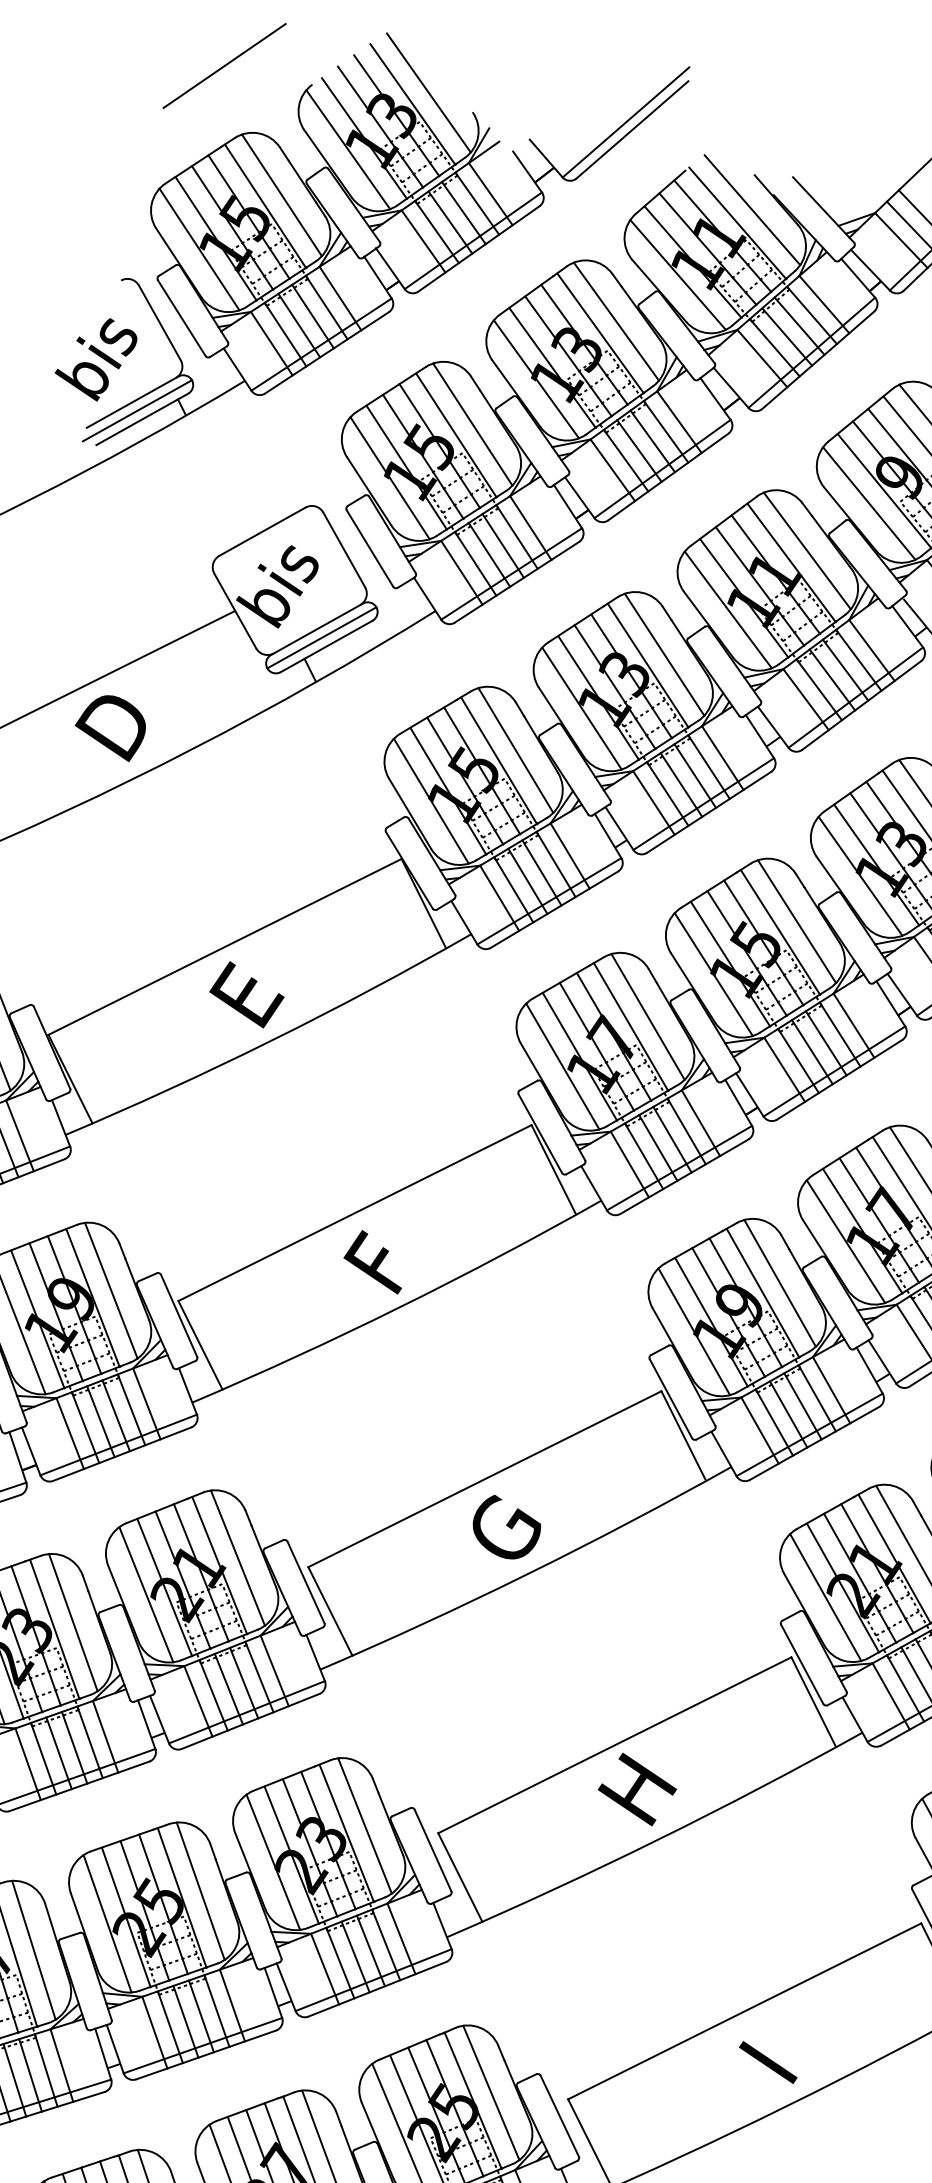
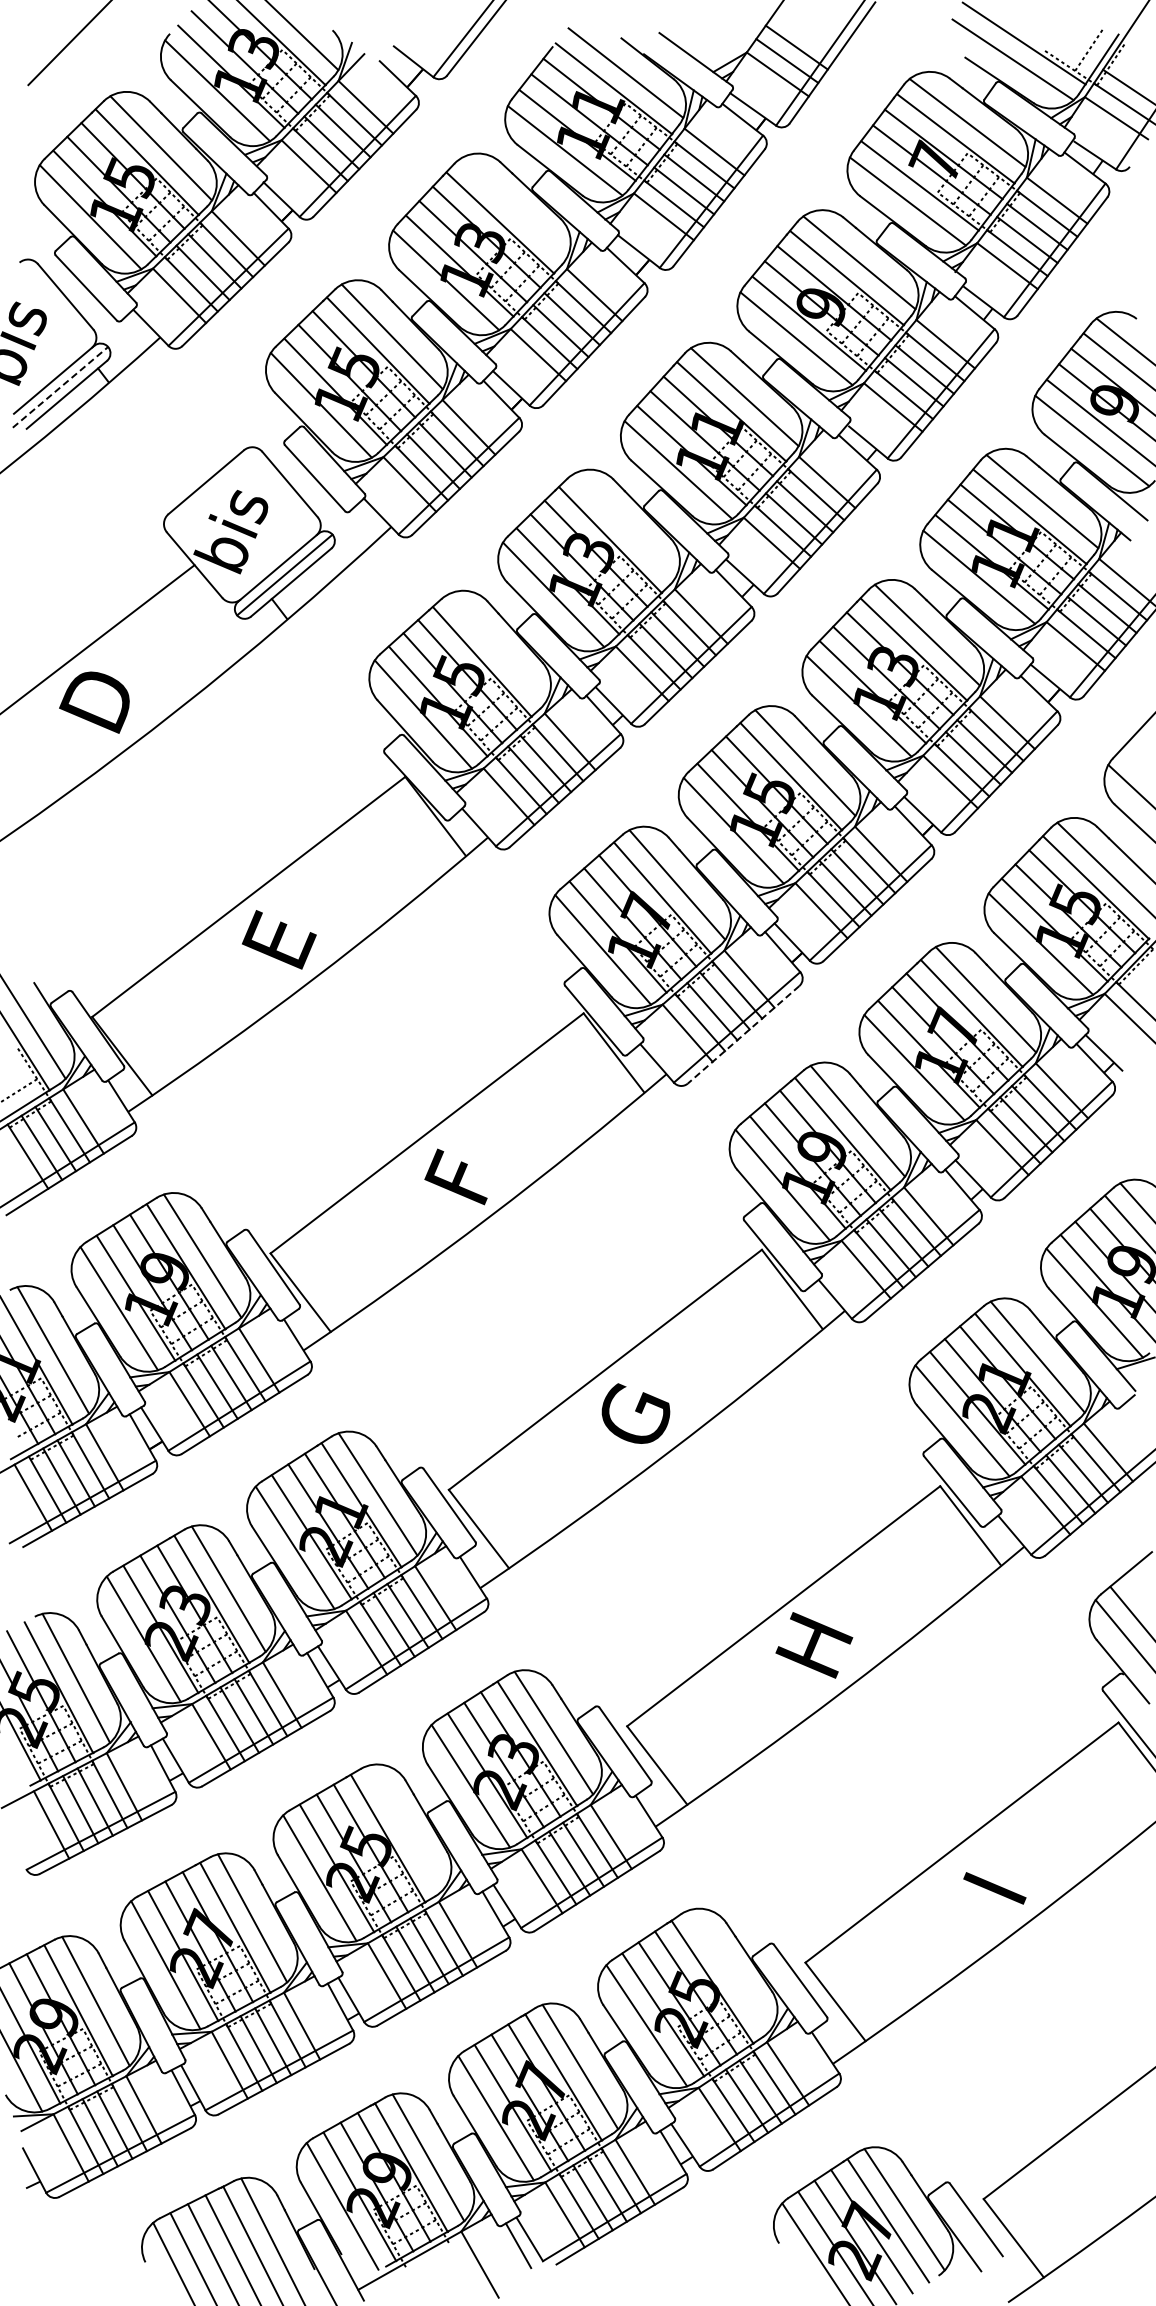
line: (616, 321) -> (513, 208), removed
line: (137, 410) -> (60, 387), solid -> dashed
line: (664, 654) -> (624, 525), removed
line: (515, 750) -> (496, 648), removed
line: (684, 1177) -> (743, 1035), solid -> dashed
line: (200, 1891) -> (404, 1828), removed
line: (491, 2092) -> (728, 1970), removed

